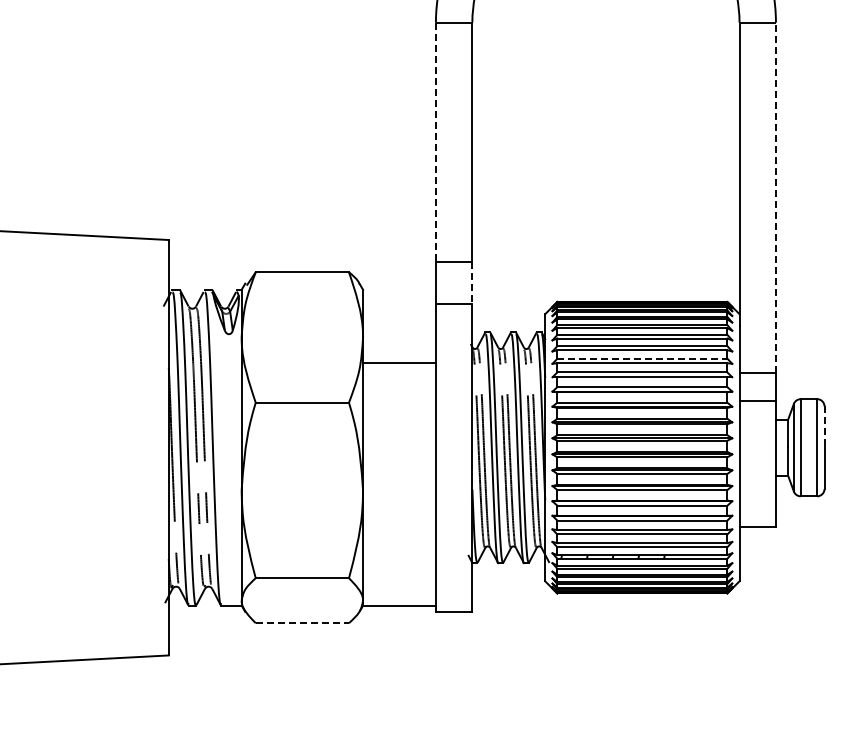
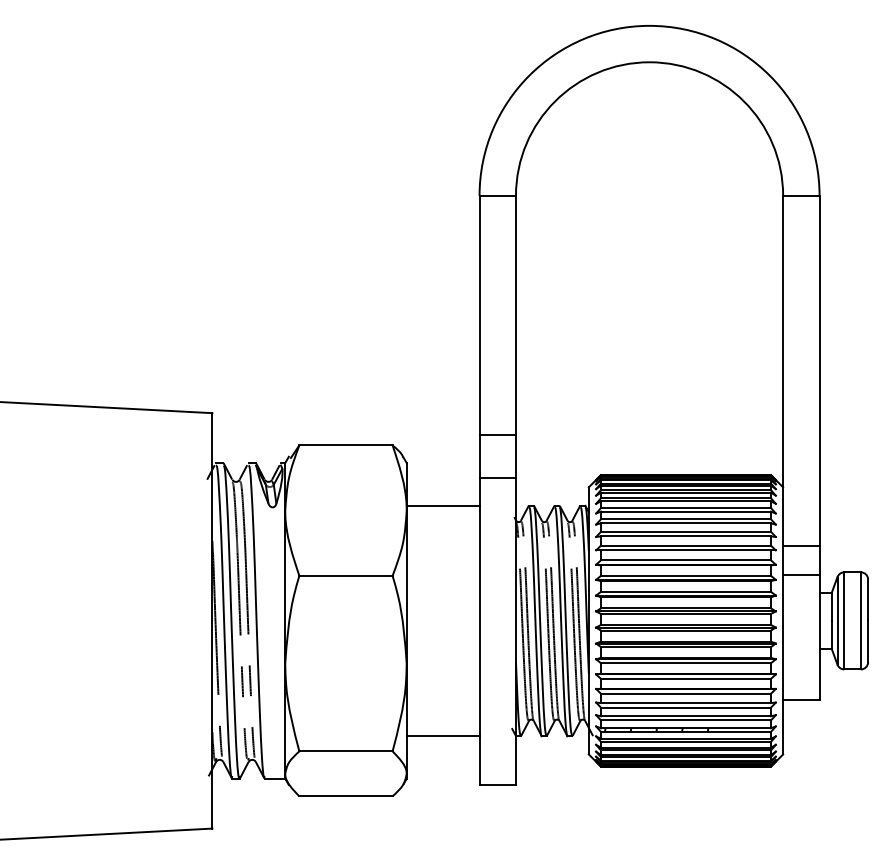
line: (435, 142) -> (479, 315), dashed -> solid
line: (775, 197) -> (819, 370), dashed -> solid
line: (471, 283) -> (515, 456), dashed -> solid
line: (642, 358) -> (686, 531), dashed -> solid
line: (398, 363) -> (442, 505), moved
line: (824, 427) -> (868, 600), dashed -> solid
line: (398, 606) -> (442, 736), moved
line: (301, 623) -> (345, 796), dashed -> solid

